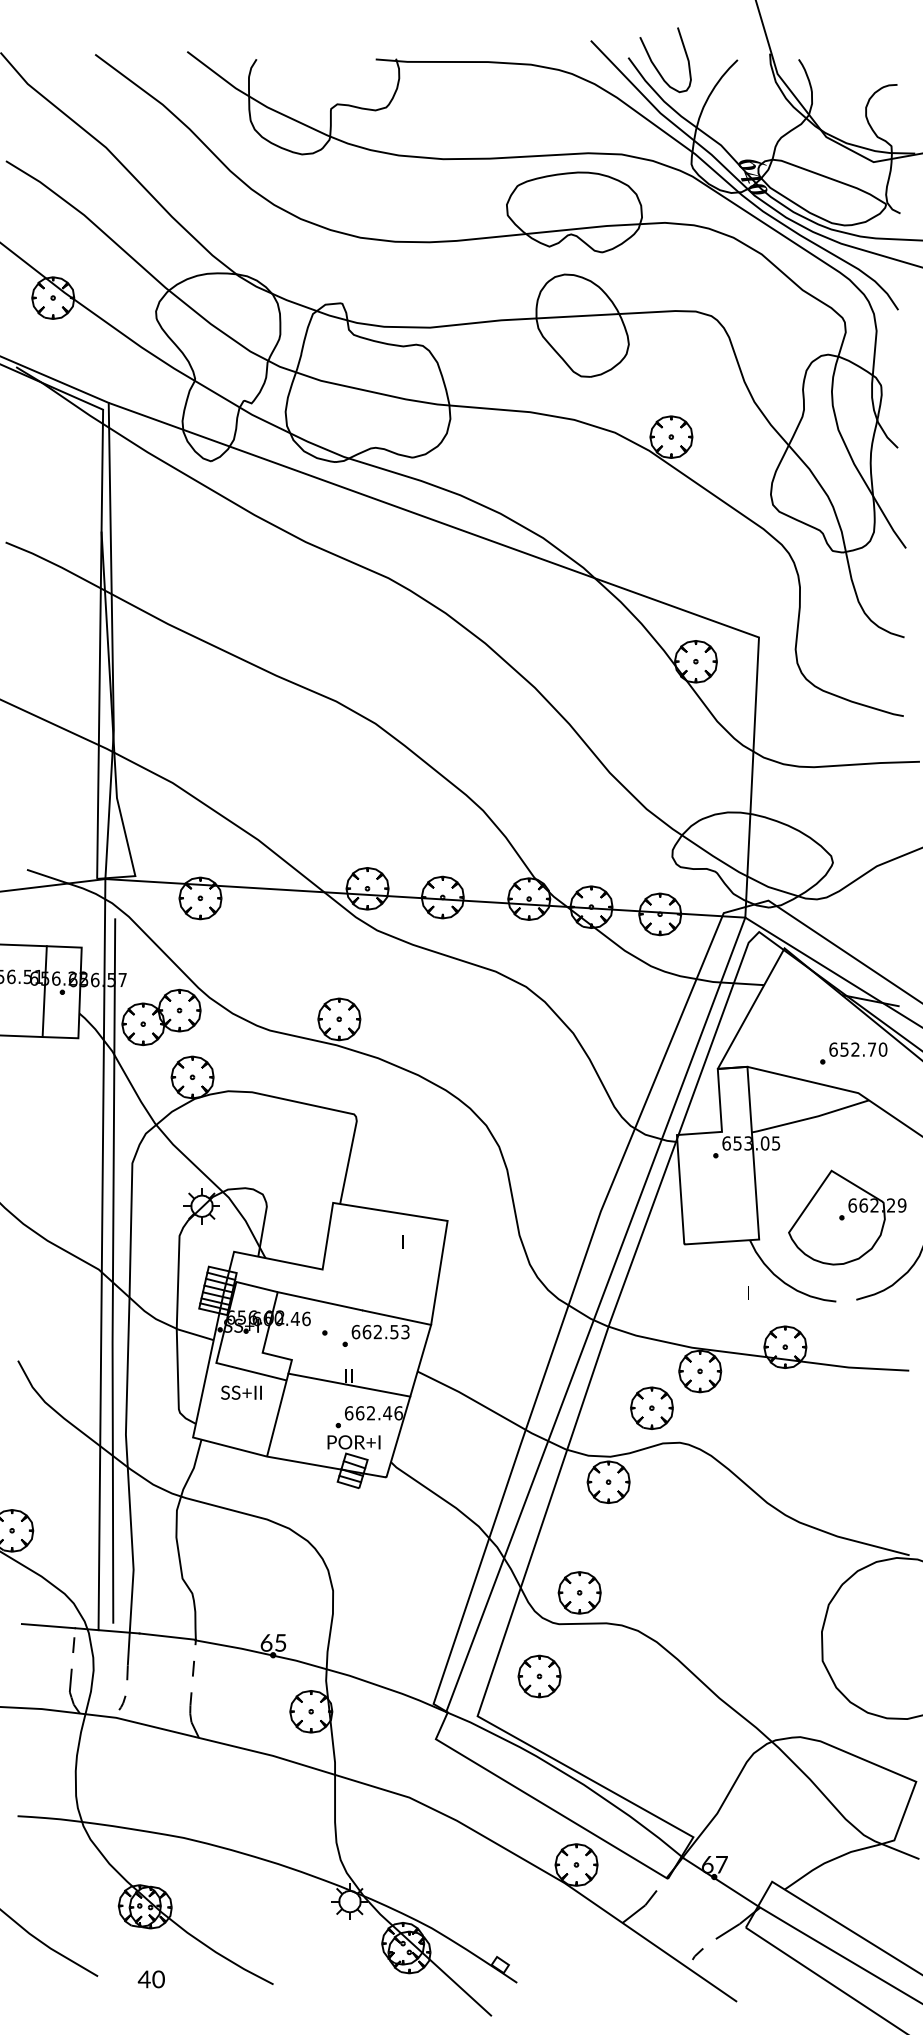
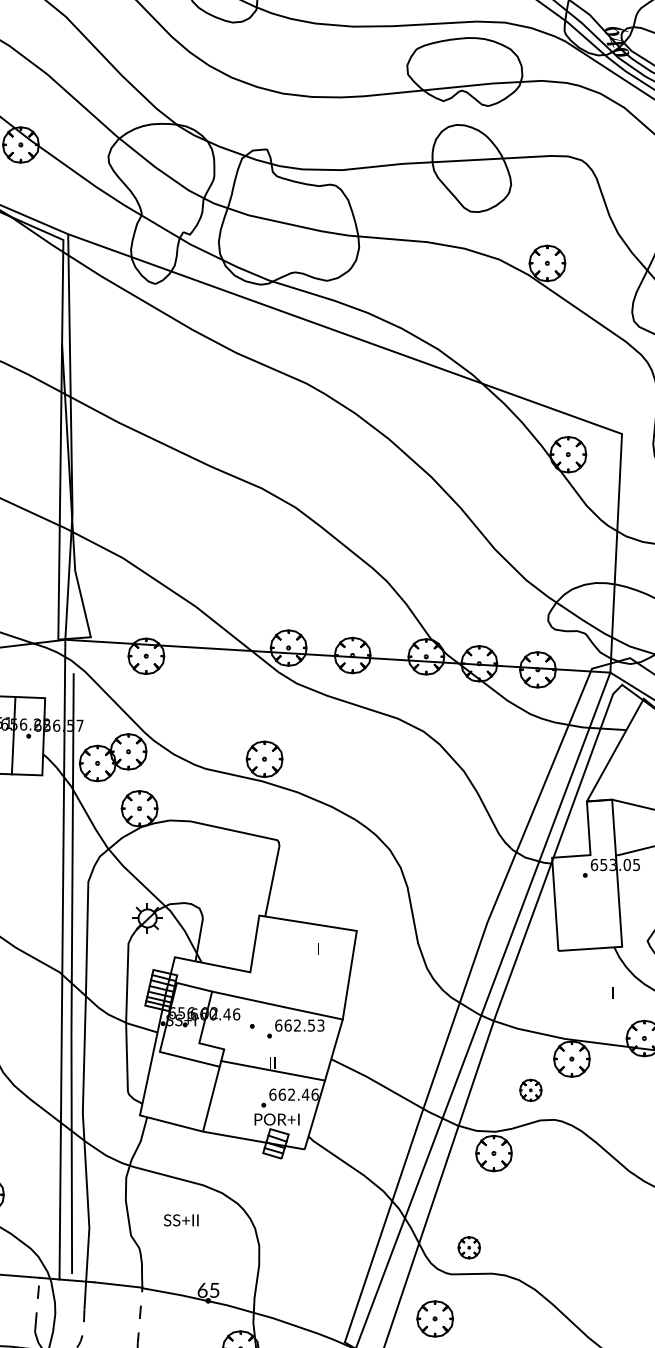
text: (241, 1392) -> (181, 1220), moved
part: (651, 1407) -> (530, 1089), size x0.6
part: (579, 1592) -> (469, 1247), size x0.6

